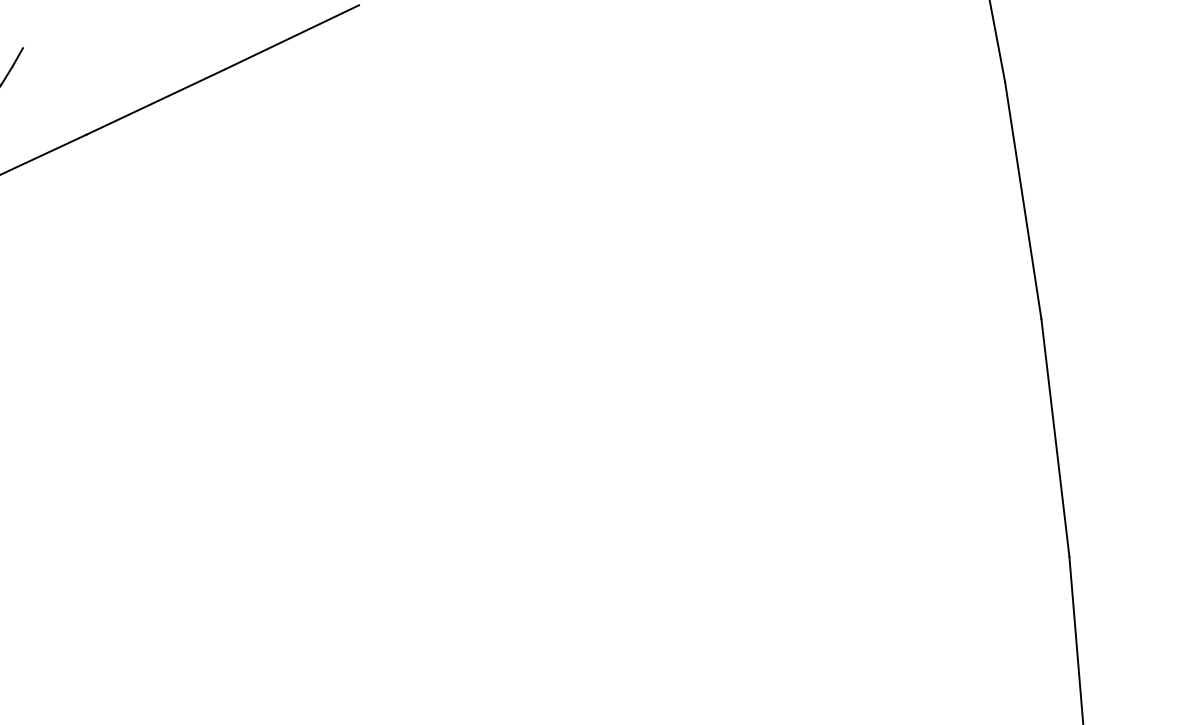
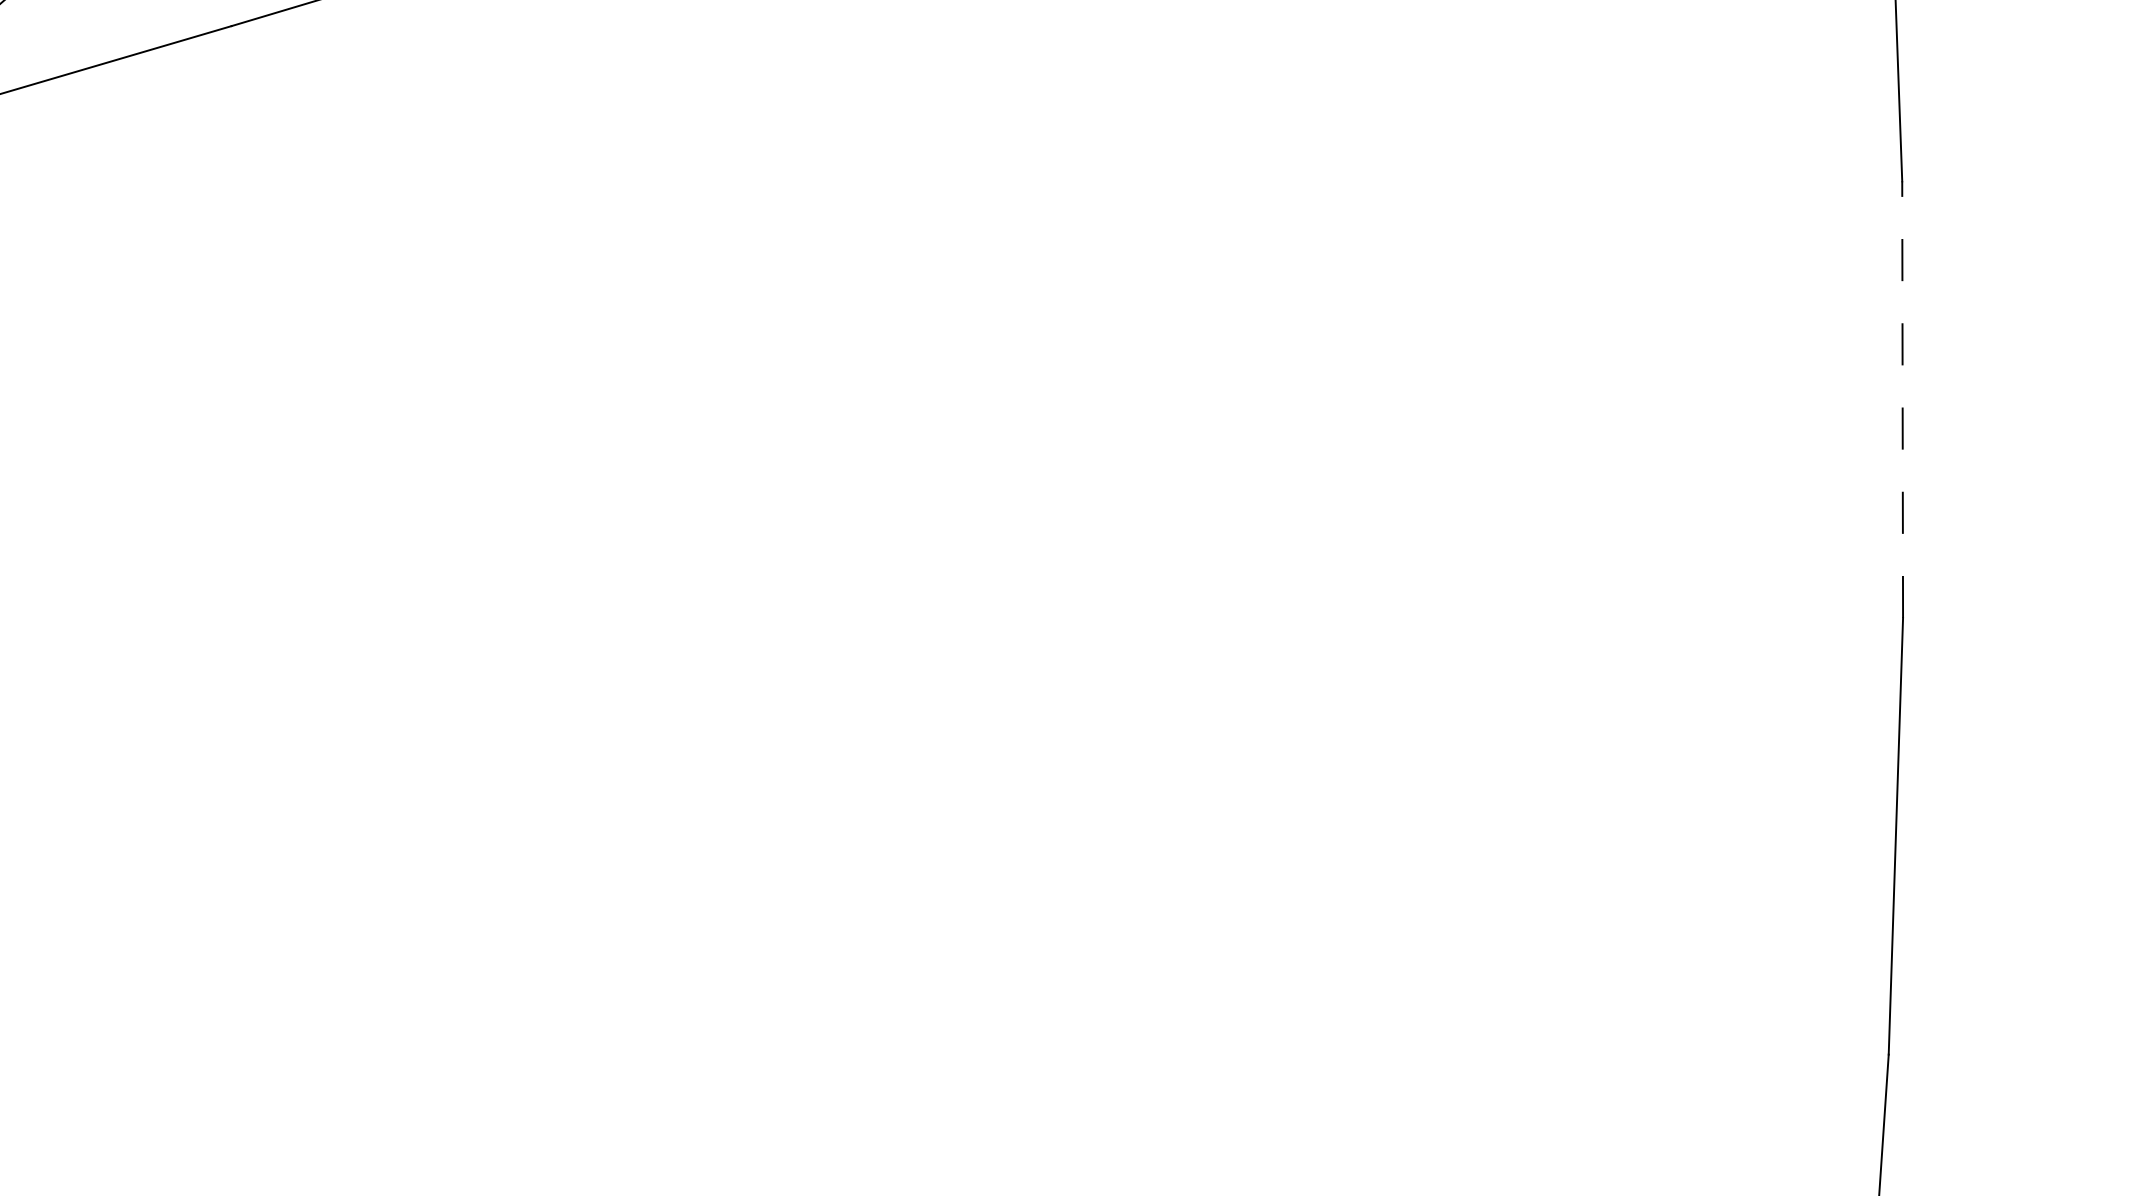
line: (1023, 200) -> (1903, 399), solid -> dashed

